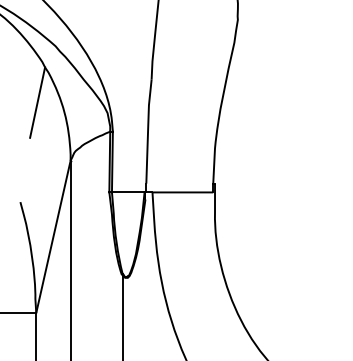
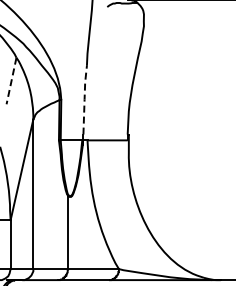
line: (37, 103) -> (11, 81), solid -> dashed
line: (147, 130) -> (84, 99), solid -> dashed

